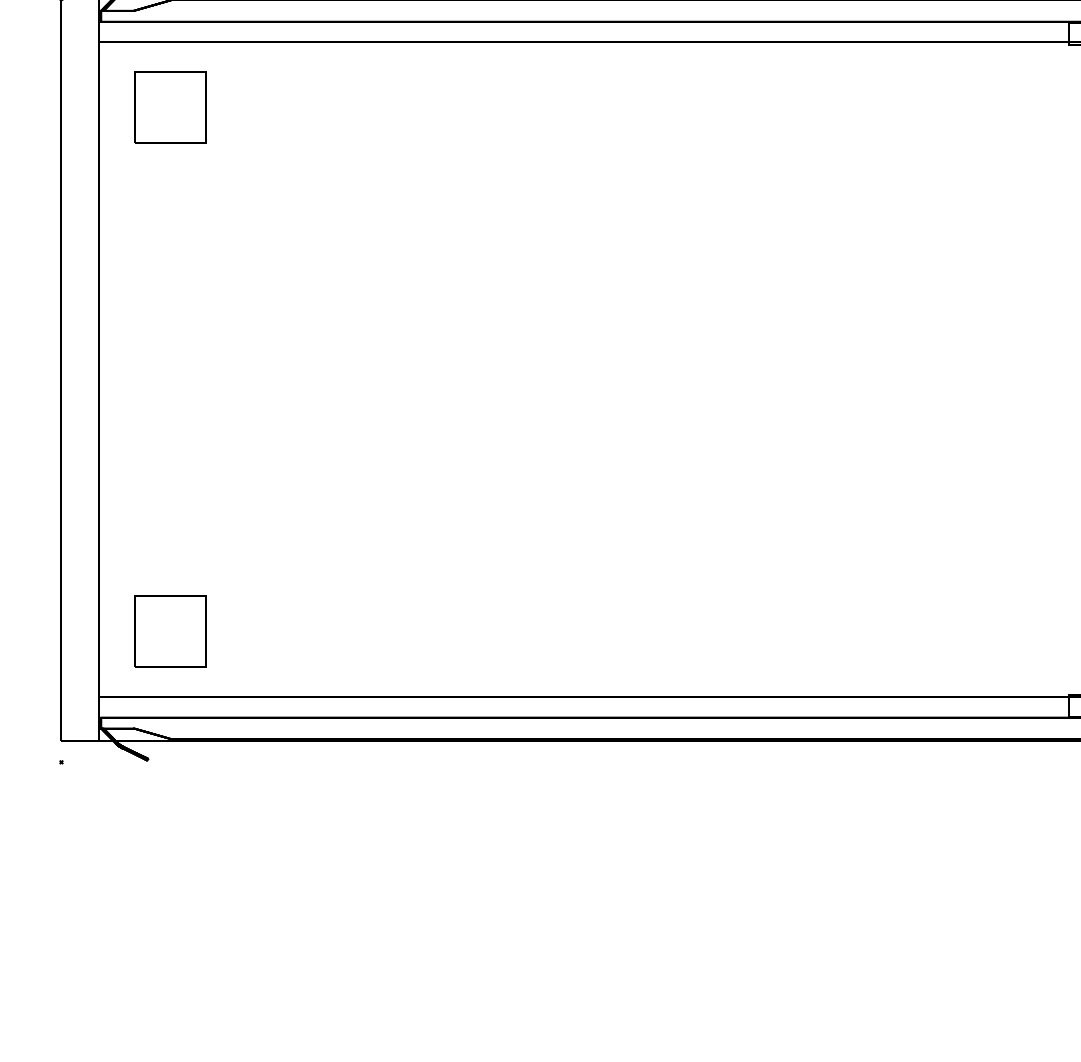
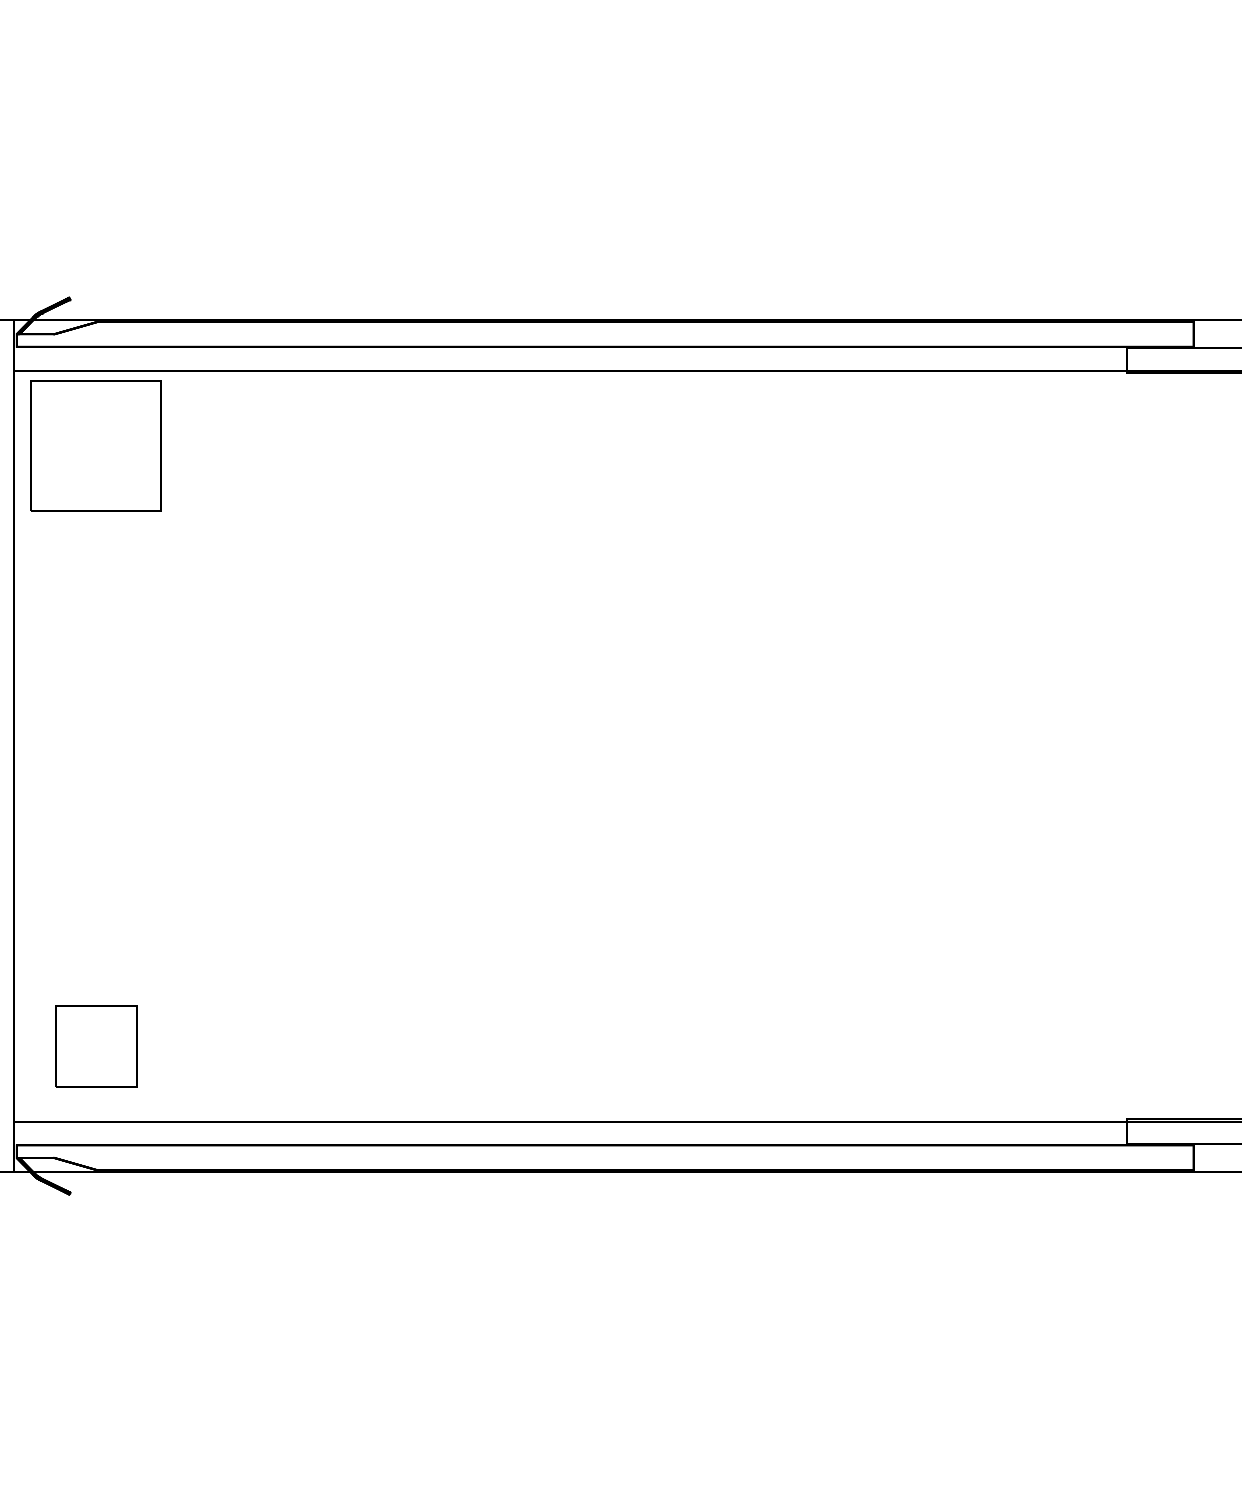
part: (170, 107) -> (96, 445), size x1.6

